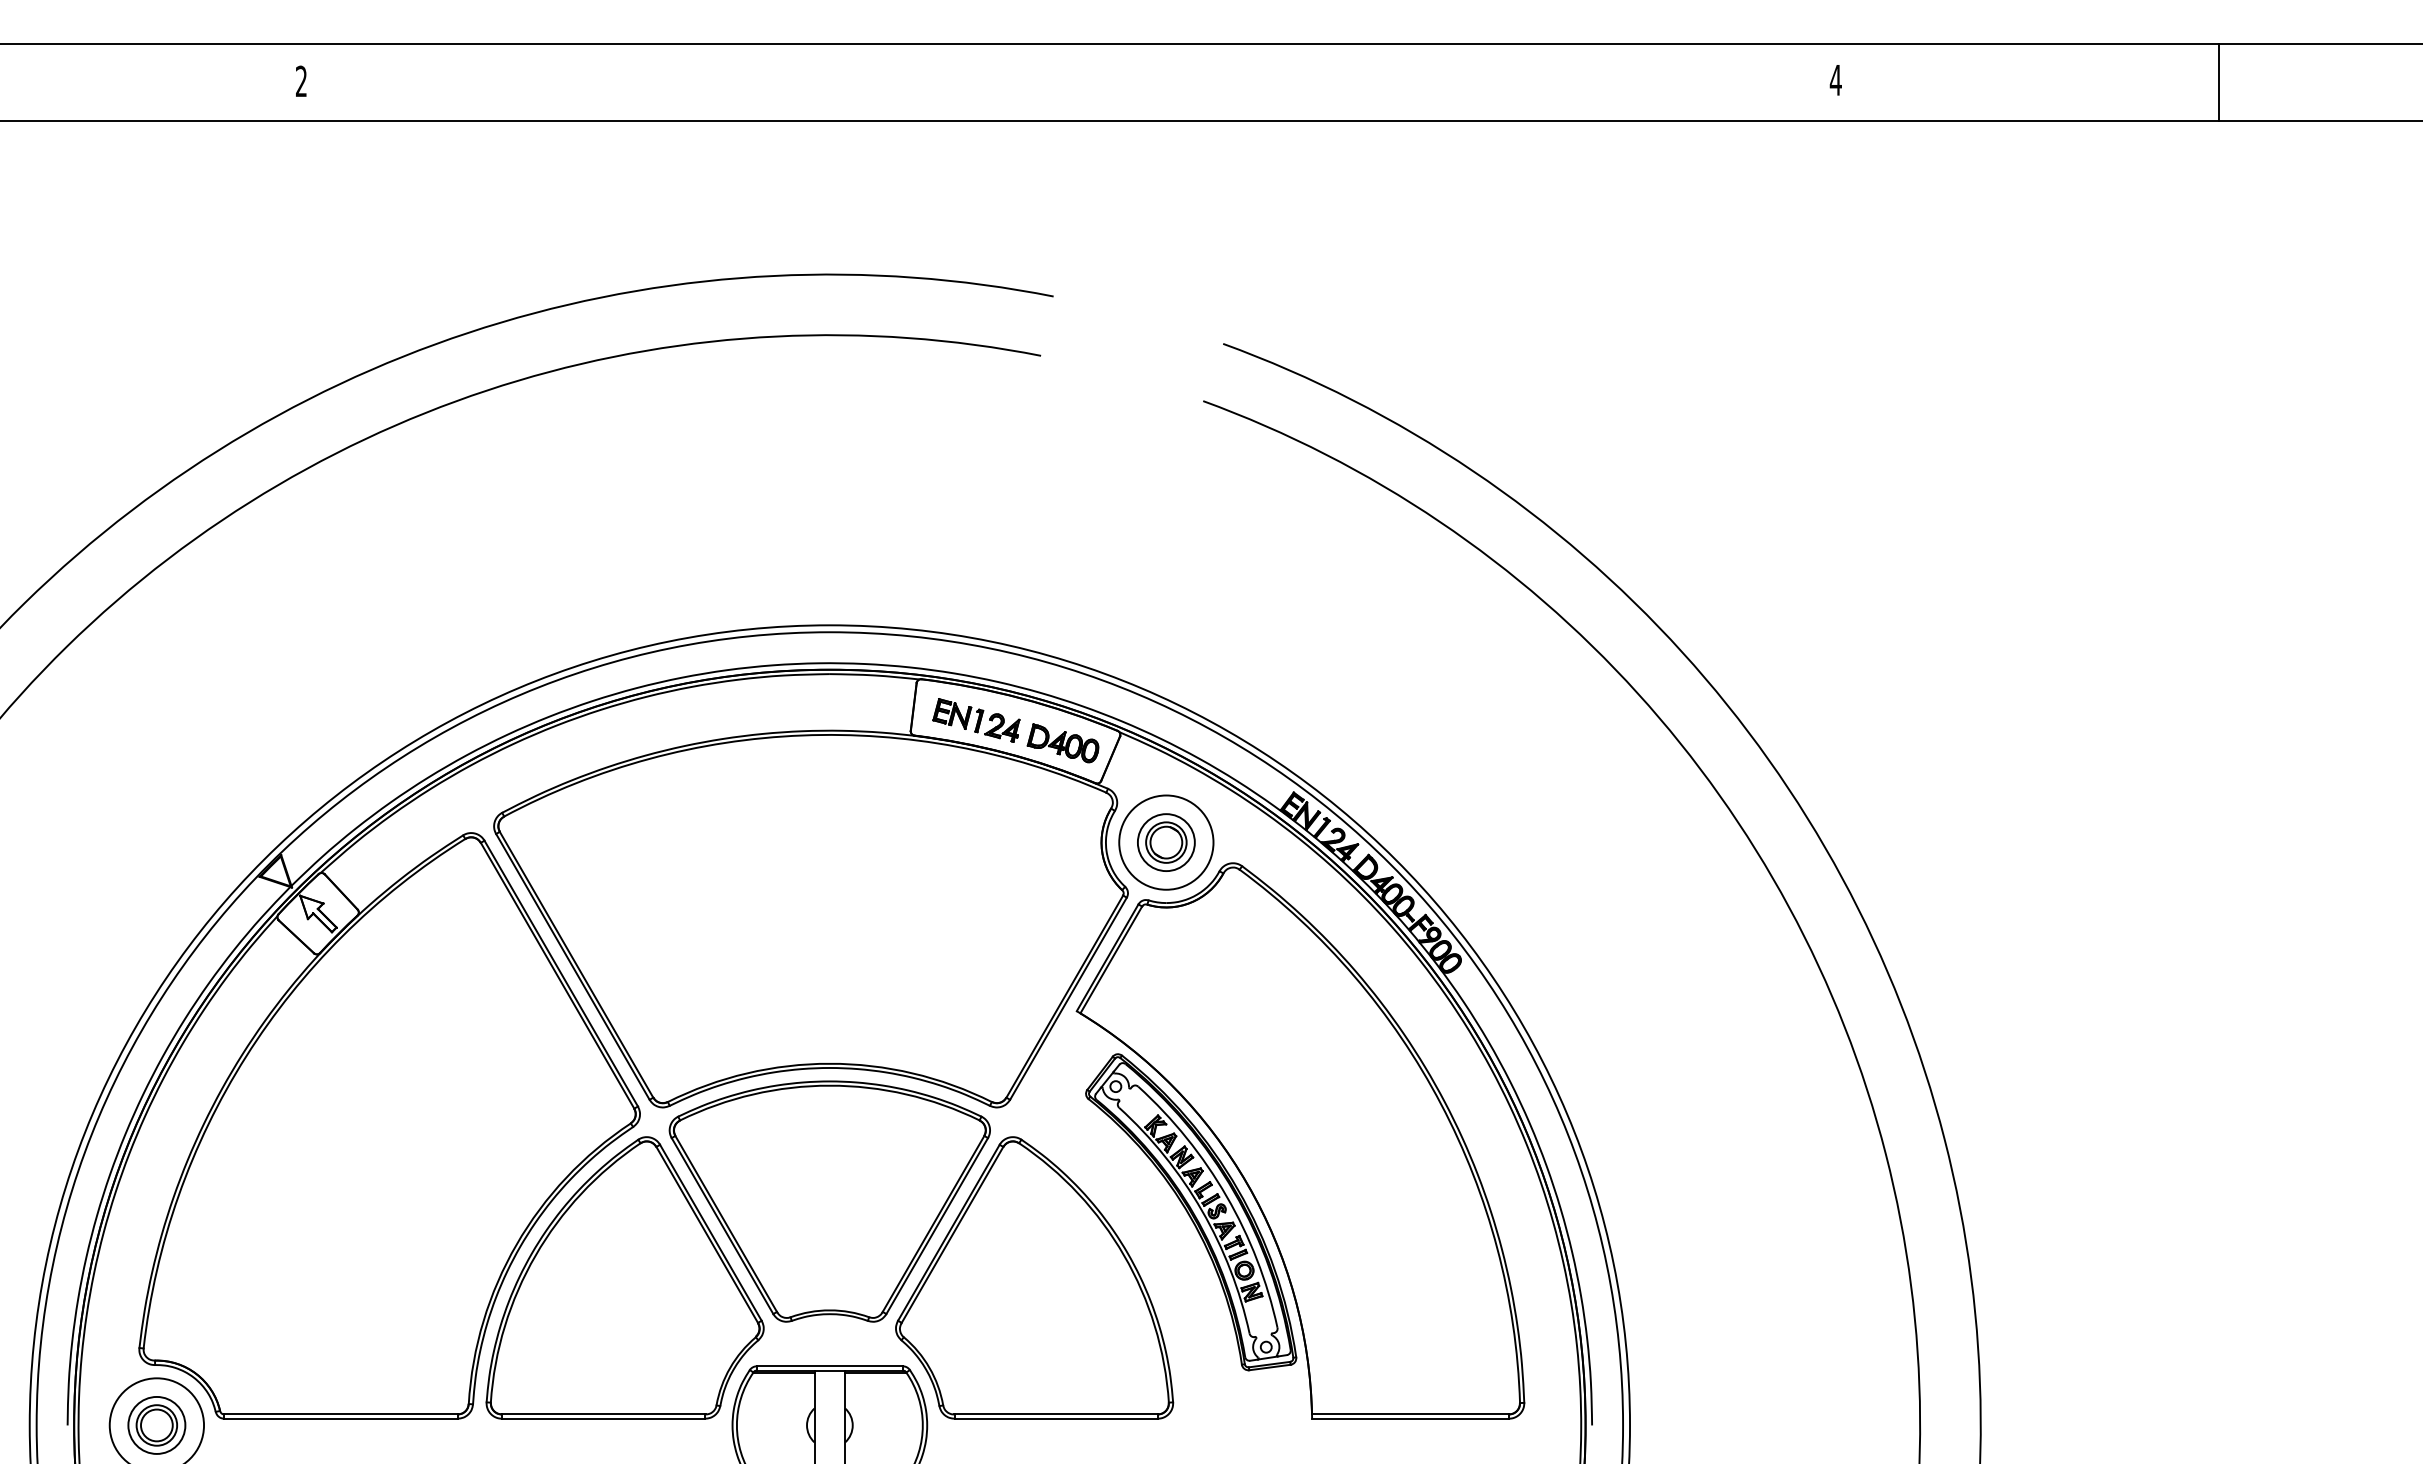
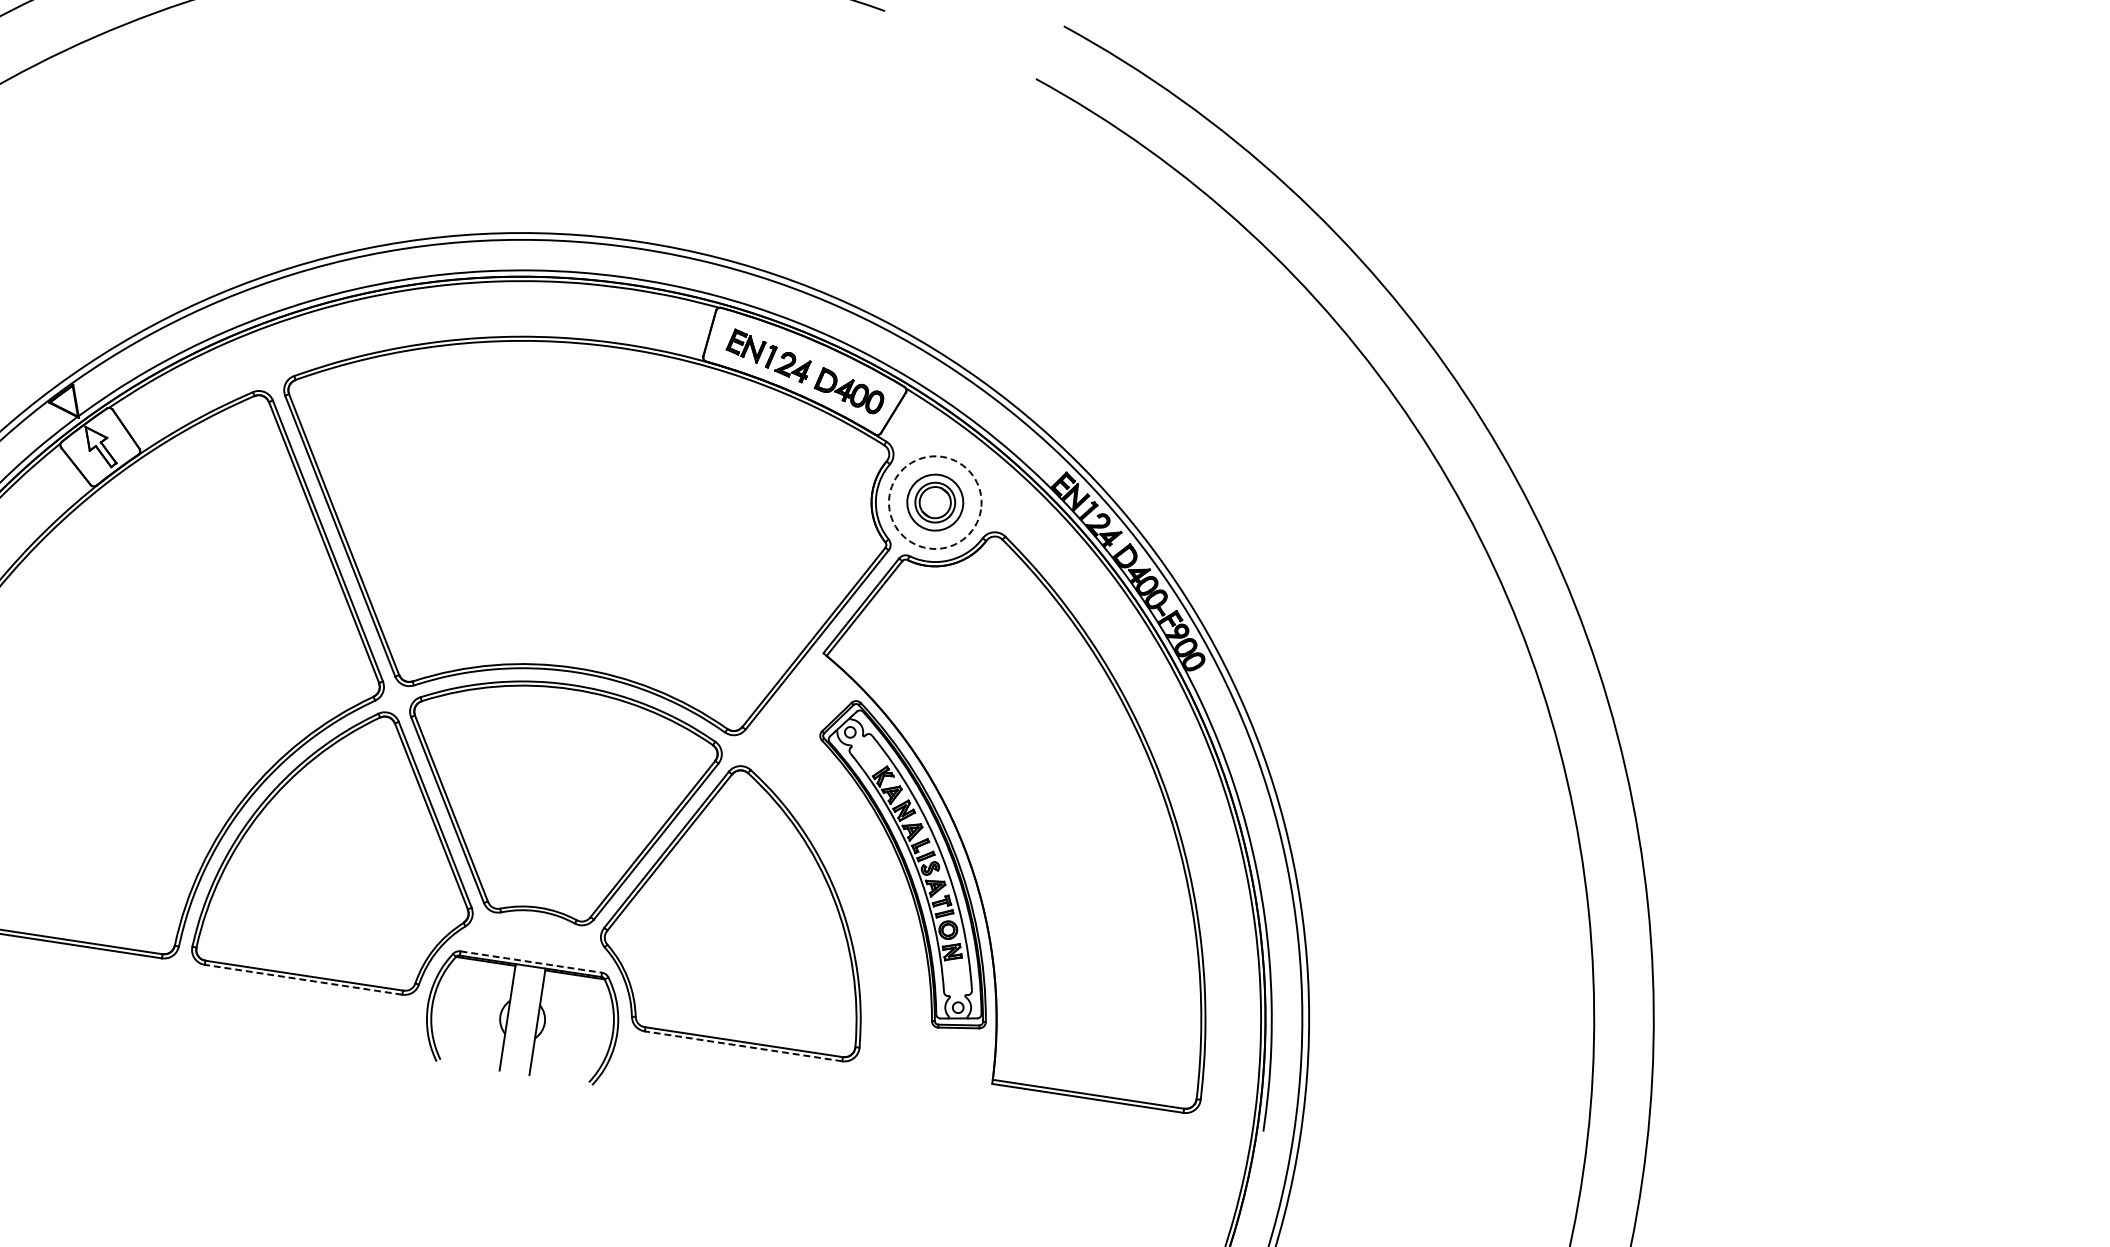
circle: (1166, 842) -> (935, 502), solid -> dashed
line: (829, 1366) -> (530, 962), solid -> dashed
line: (603, 1418) -> (303, 979), solid -> dashed
line: (1056, 1418) -> (743, 1046), solid -> dashed

